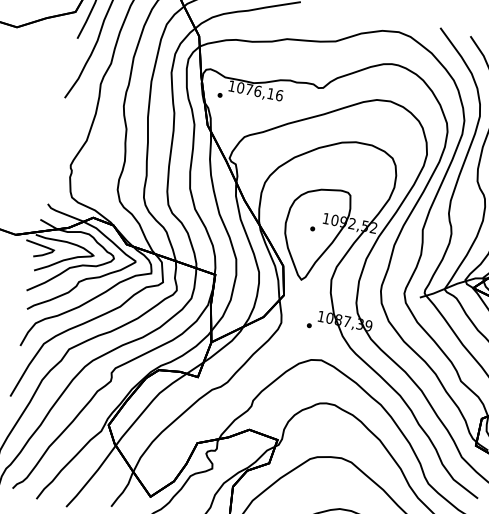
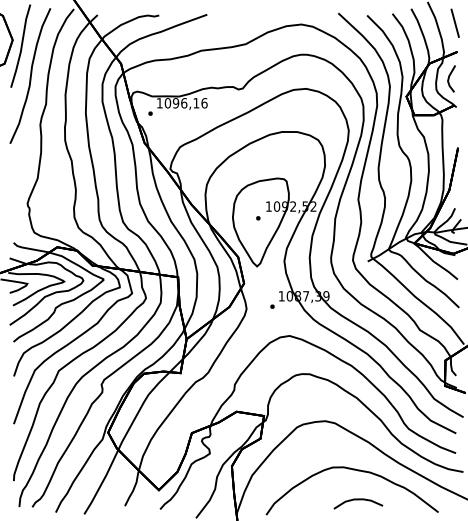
text: (248, 89) -> (175, 103), 1076,16 -> 1096,16

